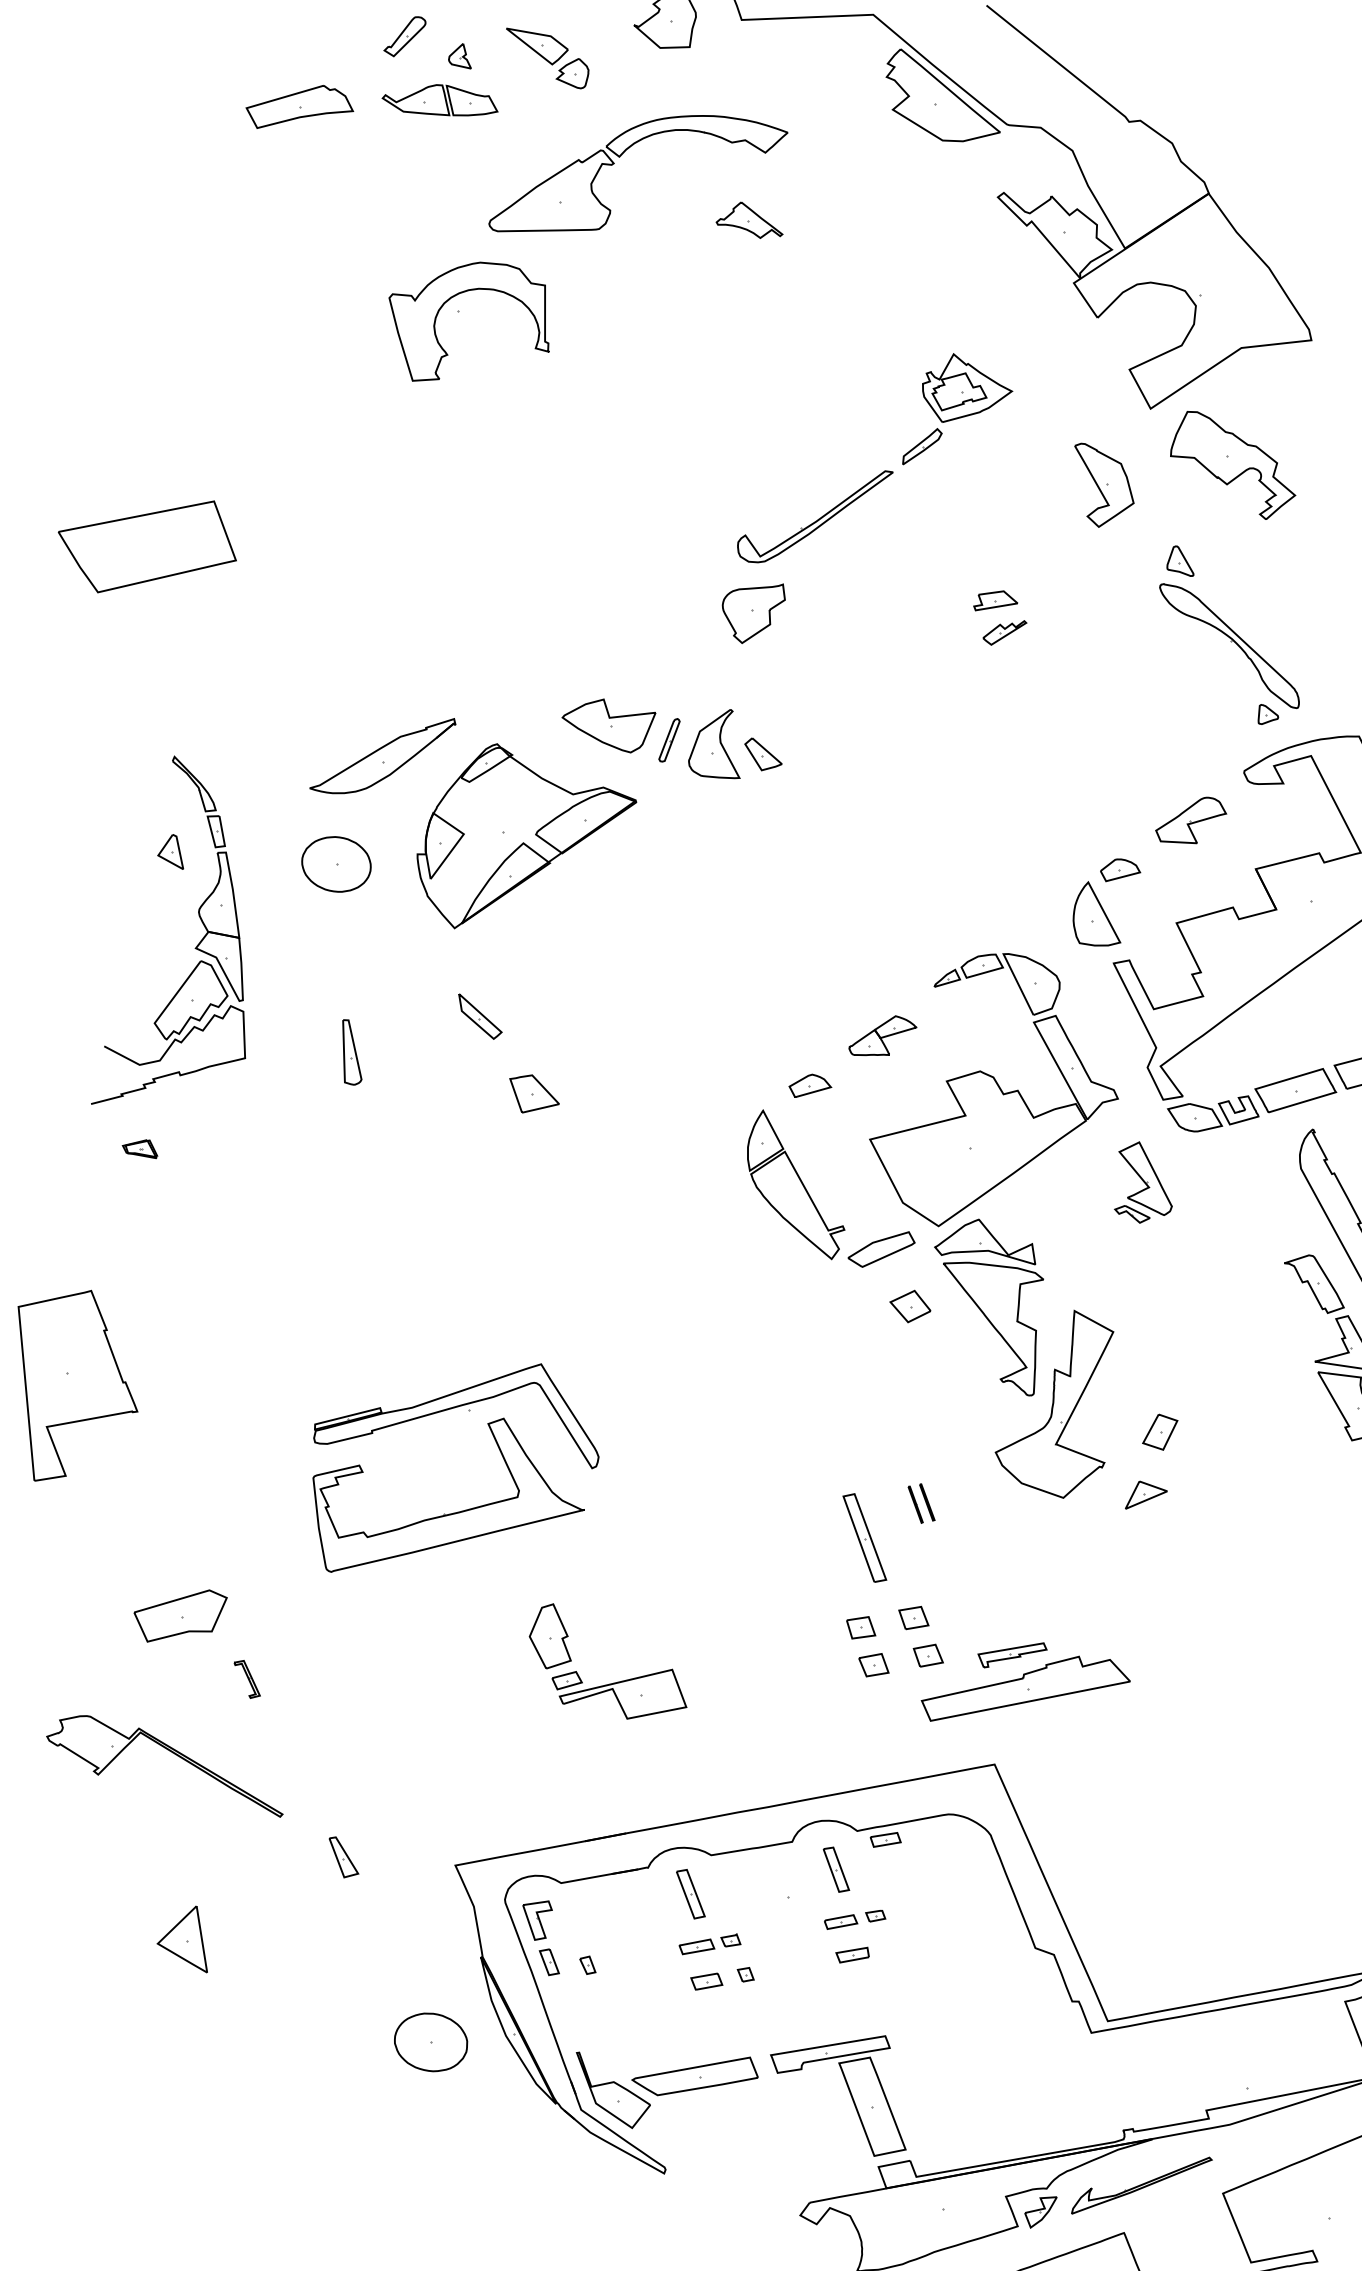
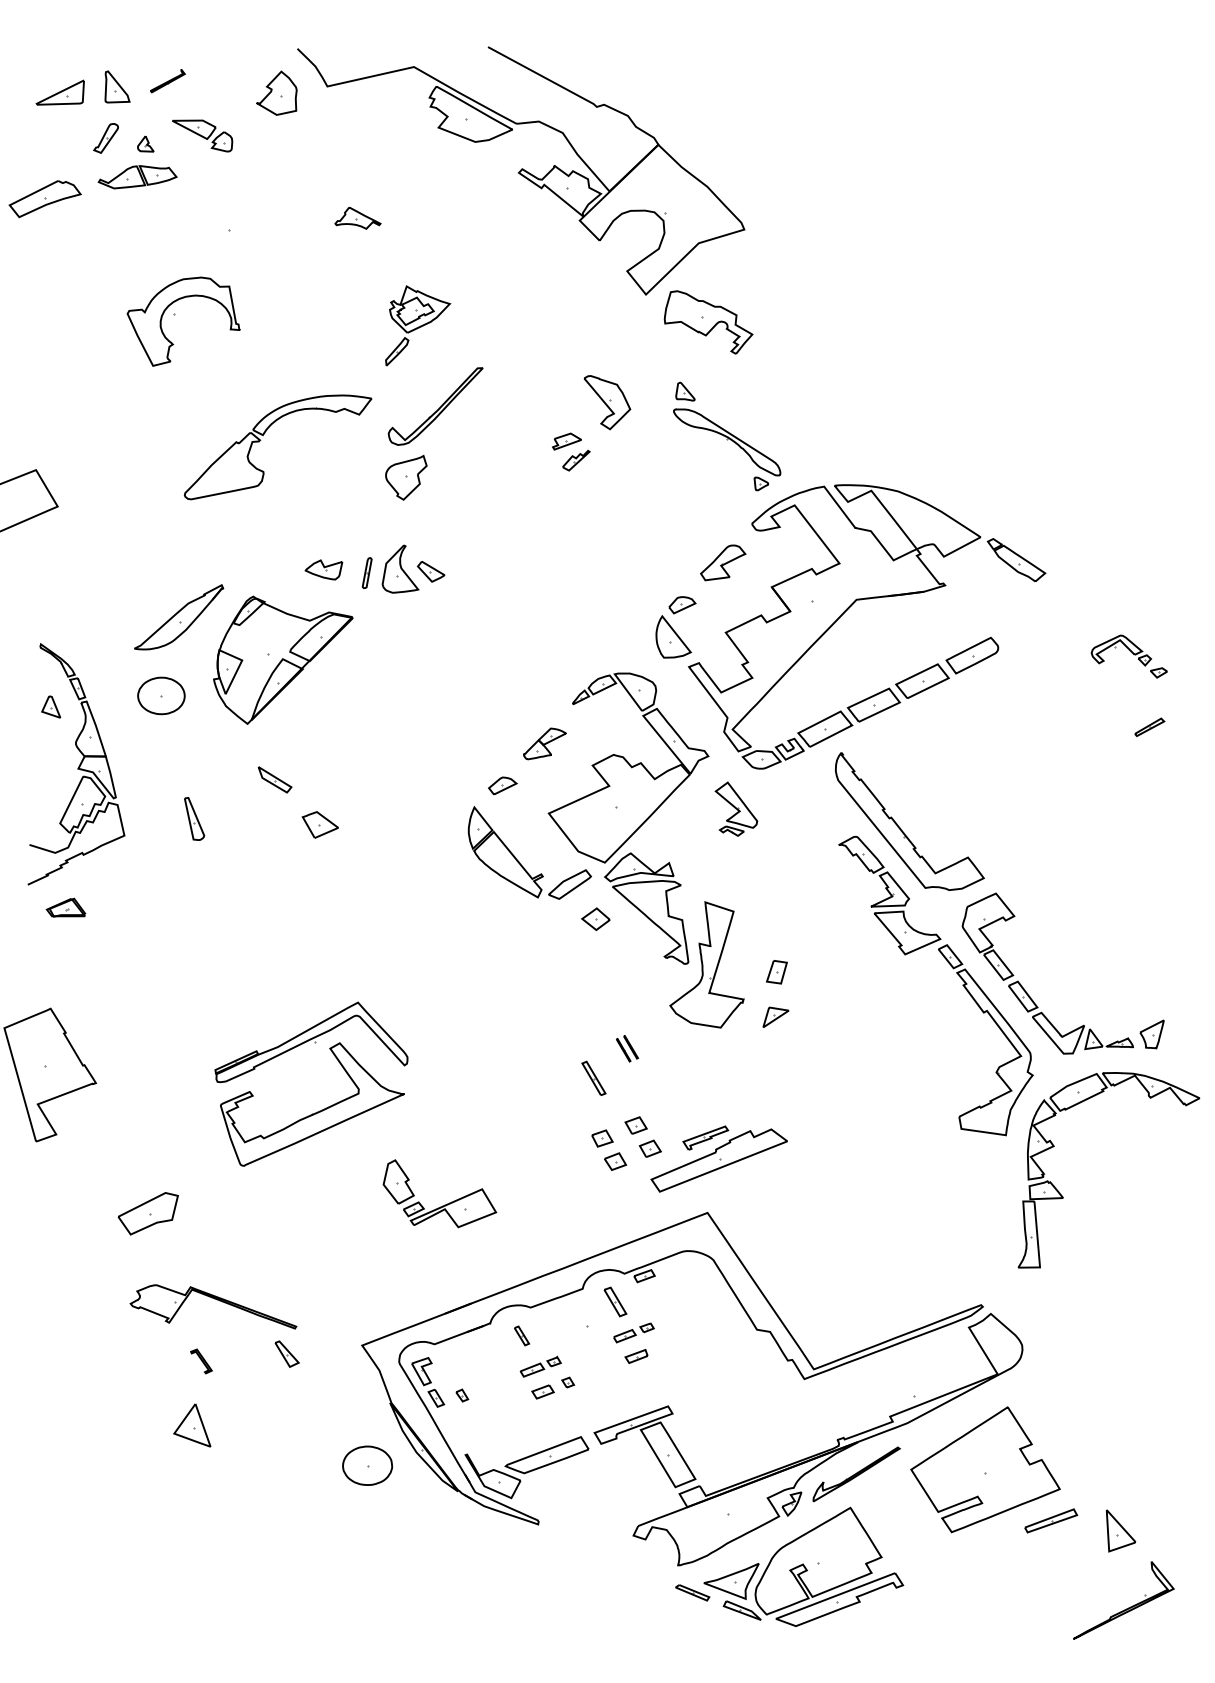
part: (615, 164) -> (261, 440), moved
part: (960, 414) -> (418, 325), moved
part: (1102, 487) -> (607, 402), moved
part: (606, 723) -> (323, 569), size x0.6
part: (140, 1145) -> (65, 906), size x1.6
part: (864, 1537) -> (593, 1078), size x0.6
part: (247, 1679) -> (201, 1361), moved
part: (170, 1752) -> (214, 1299), moved
part: (690, 1893) -> (521, 1335), size x0.6

